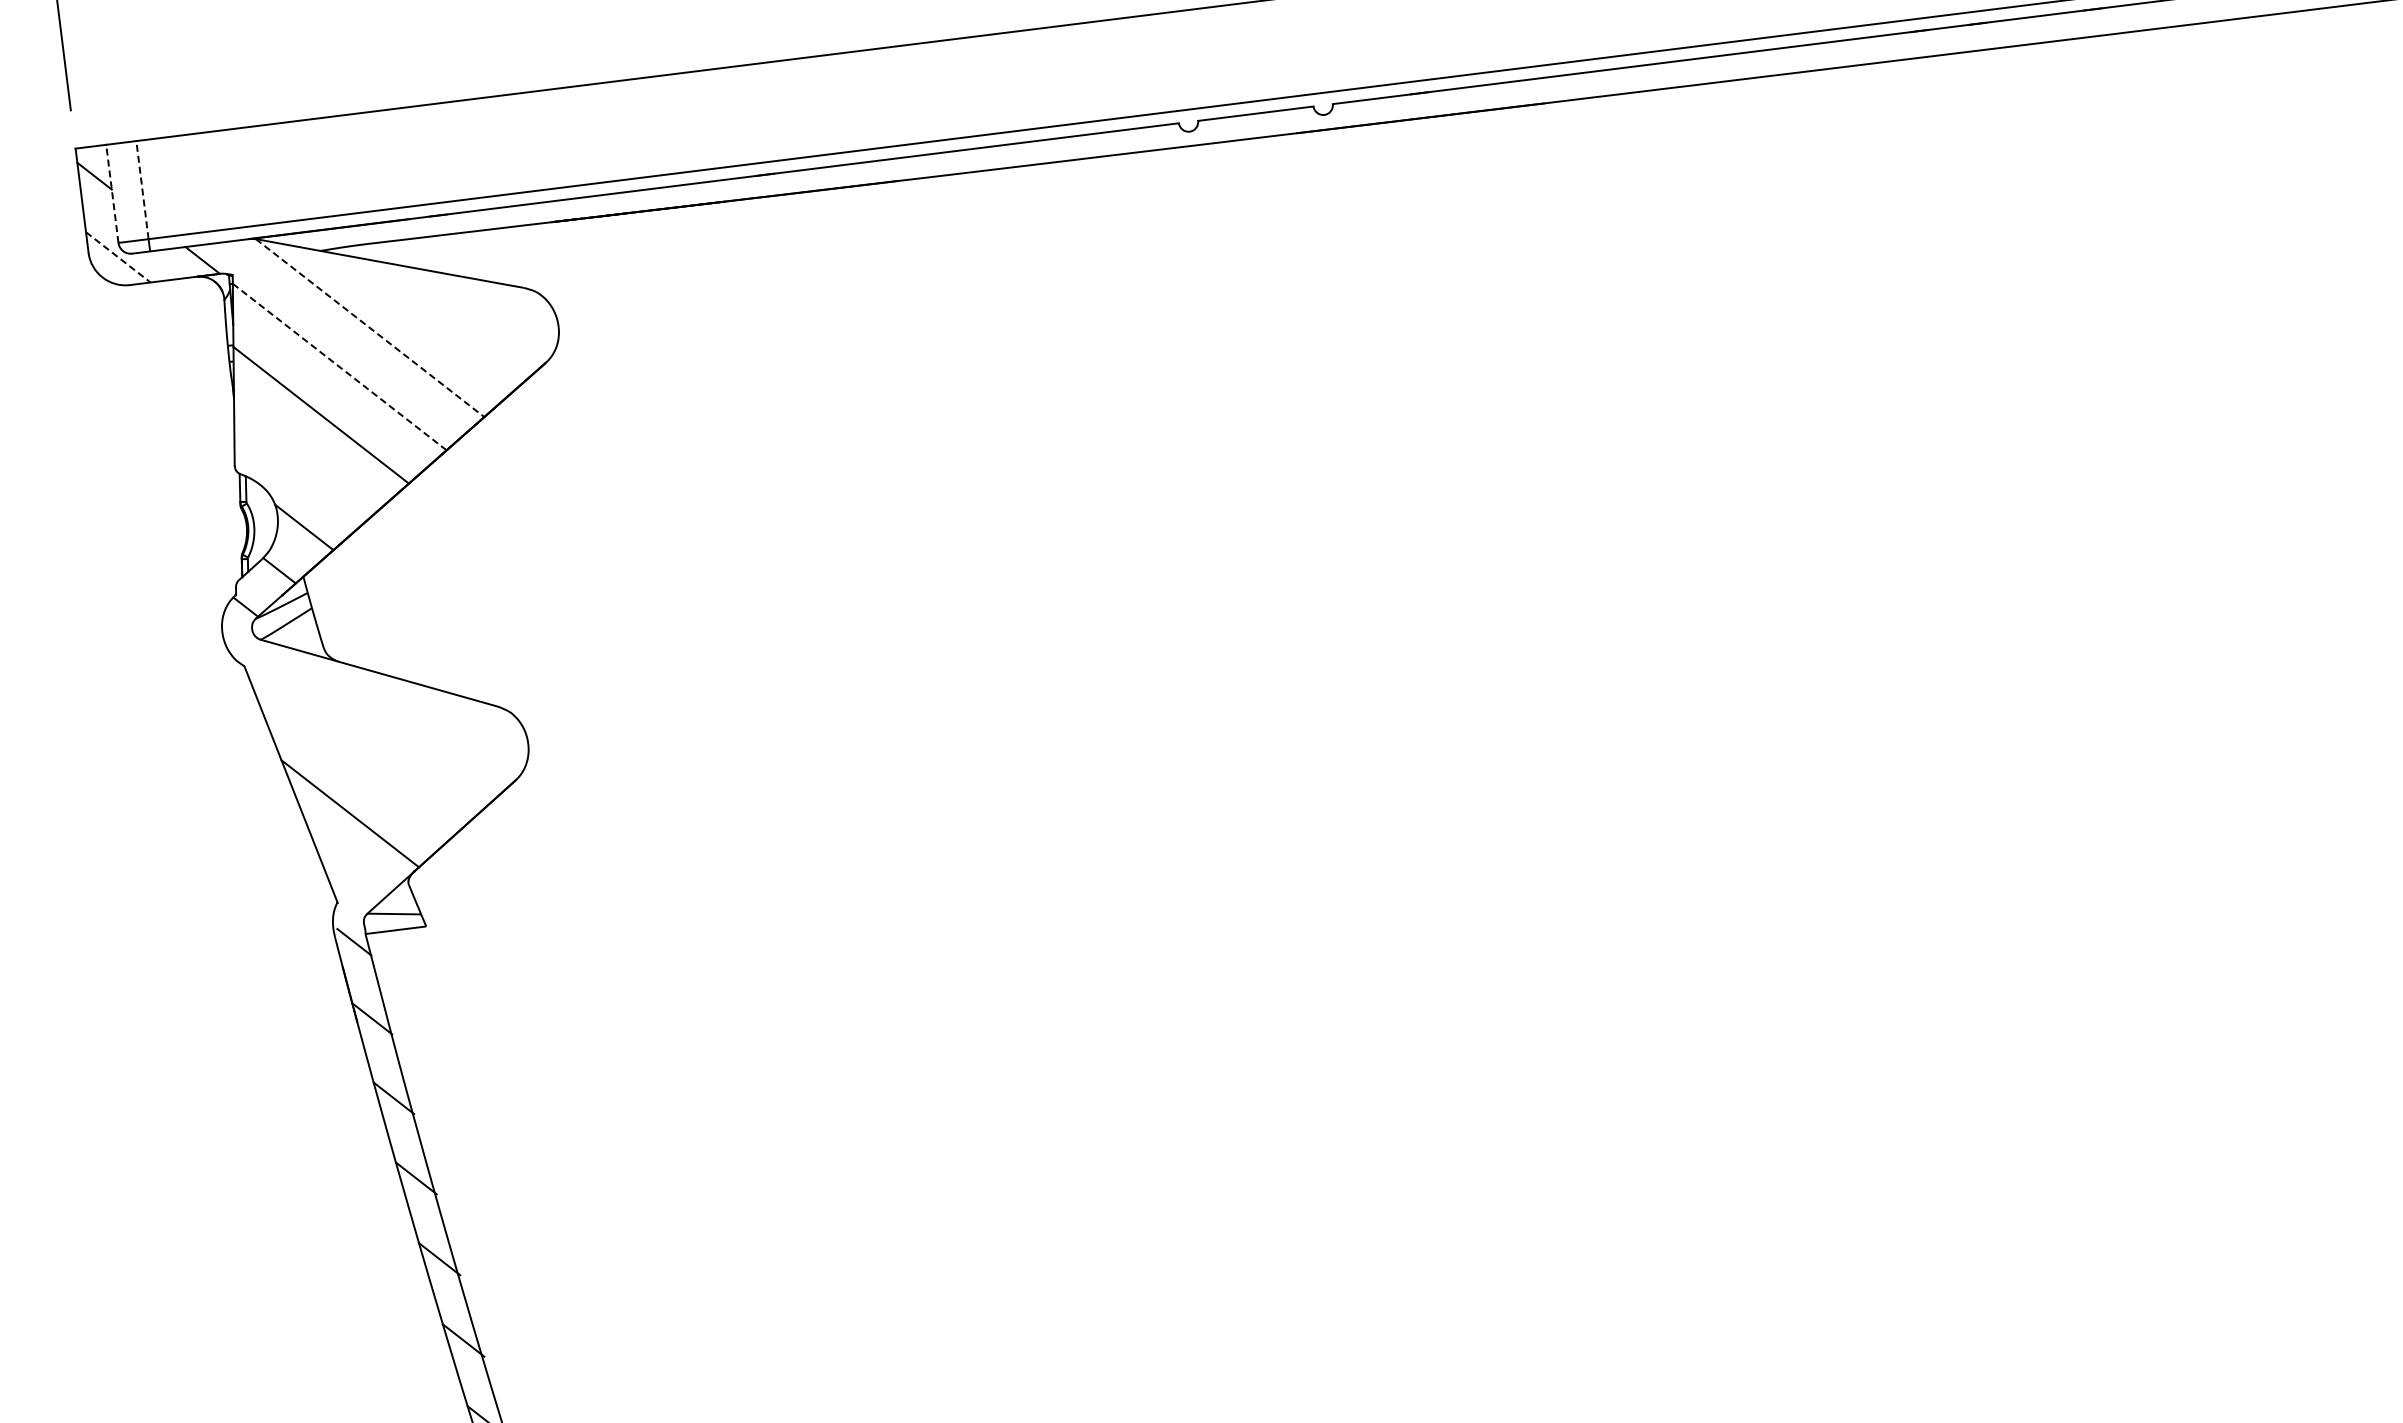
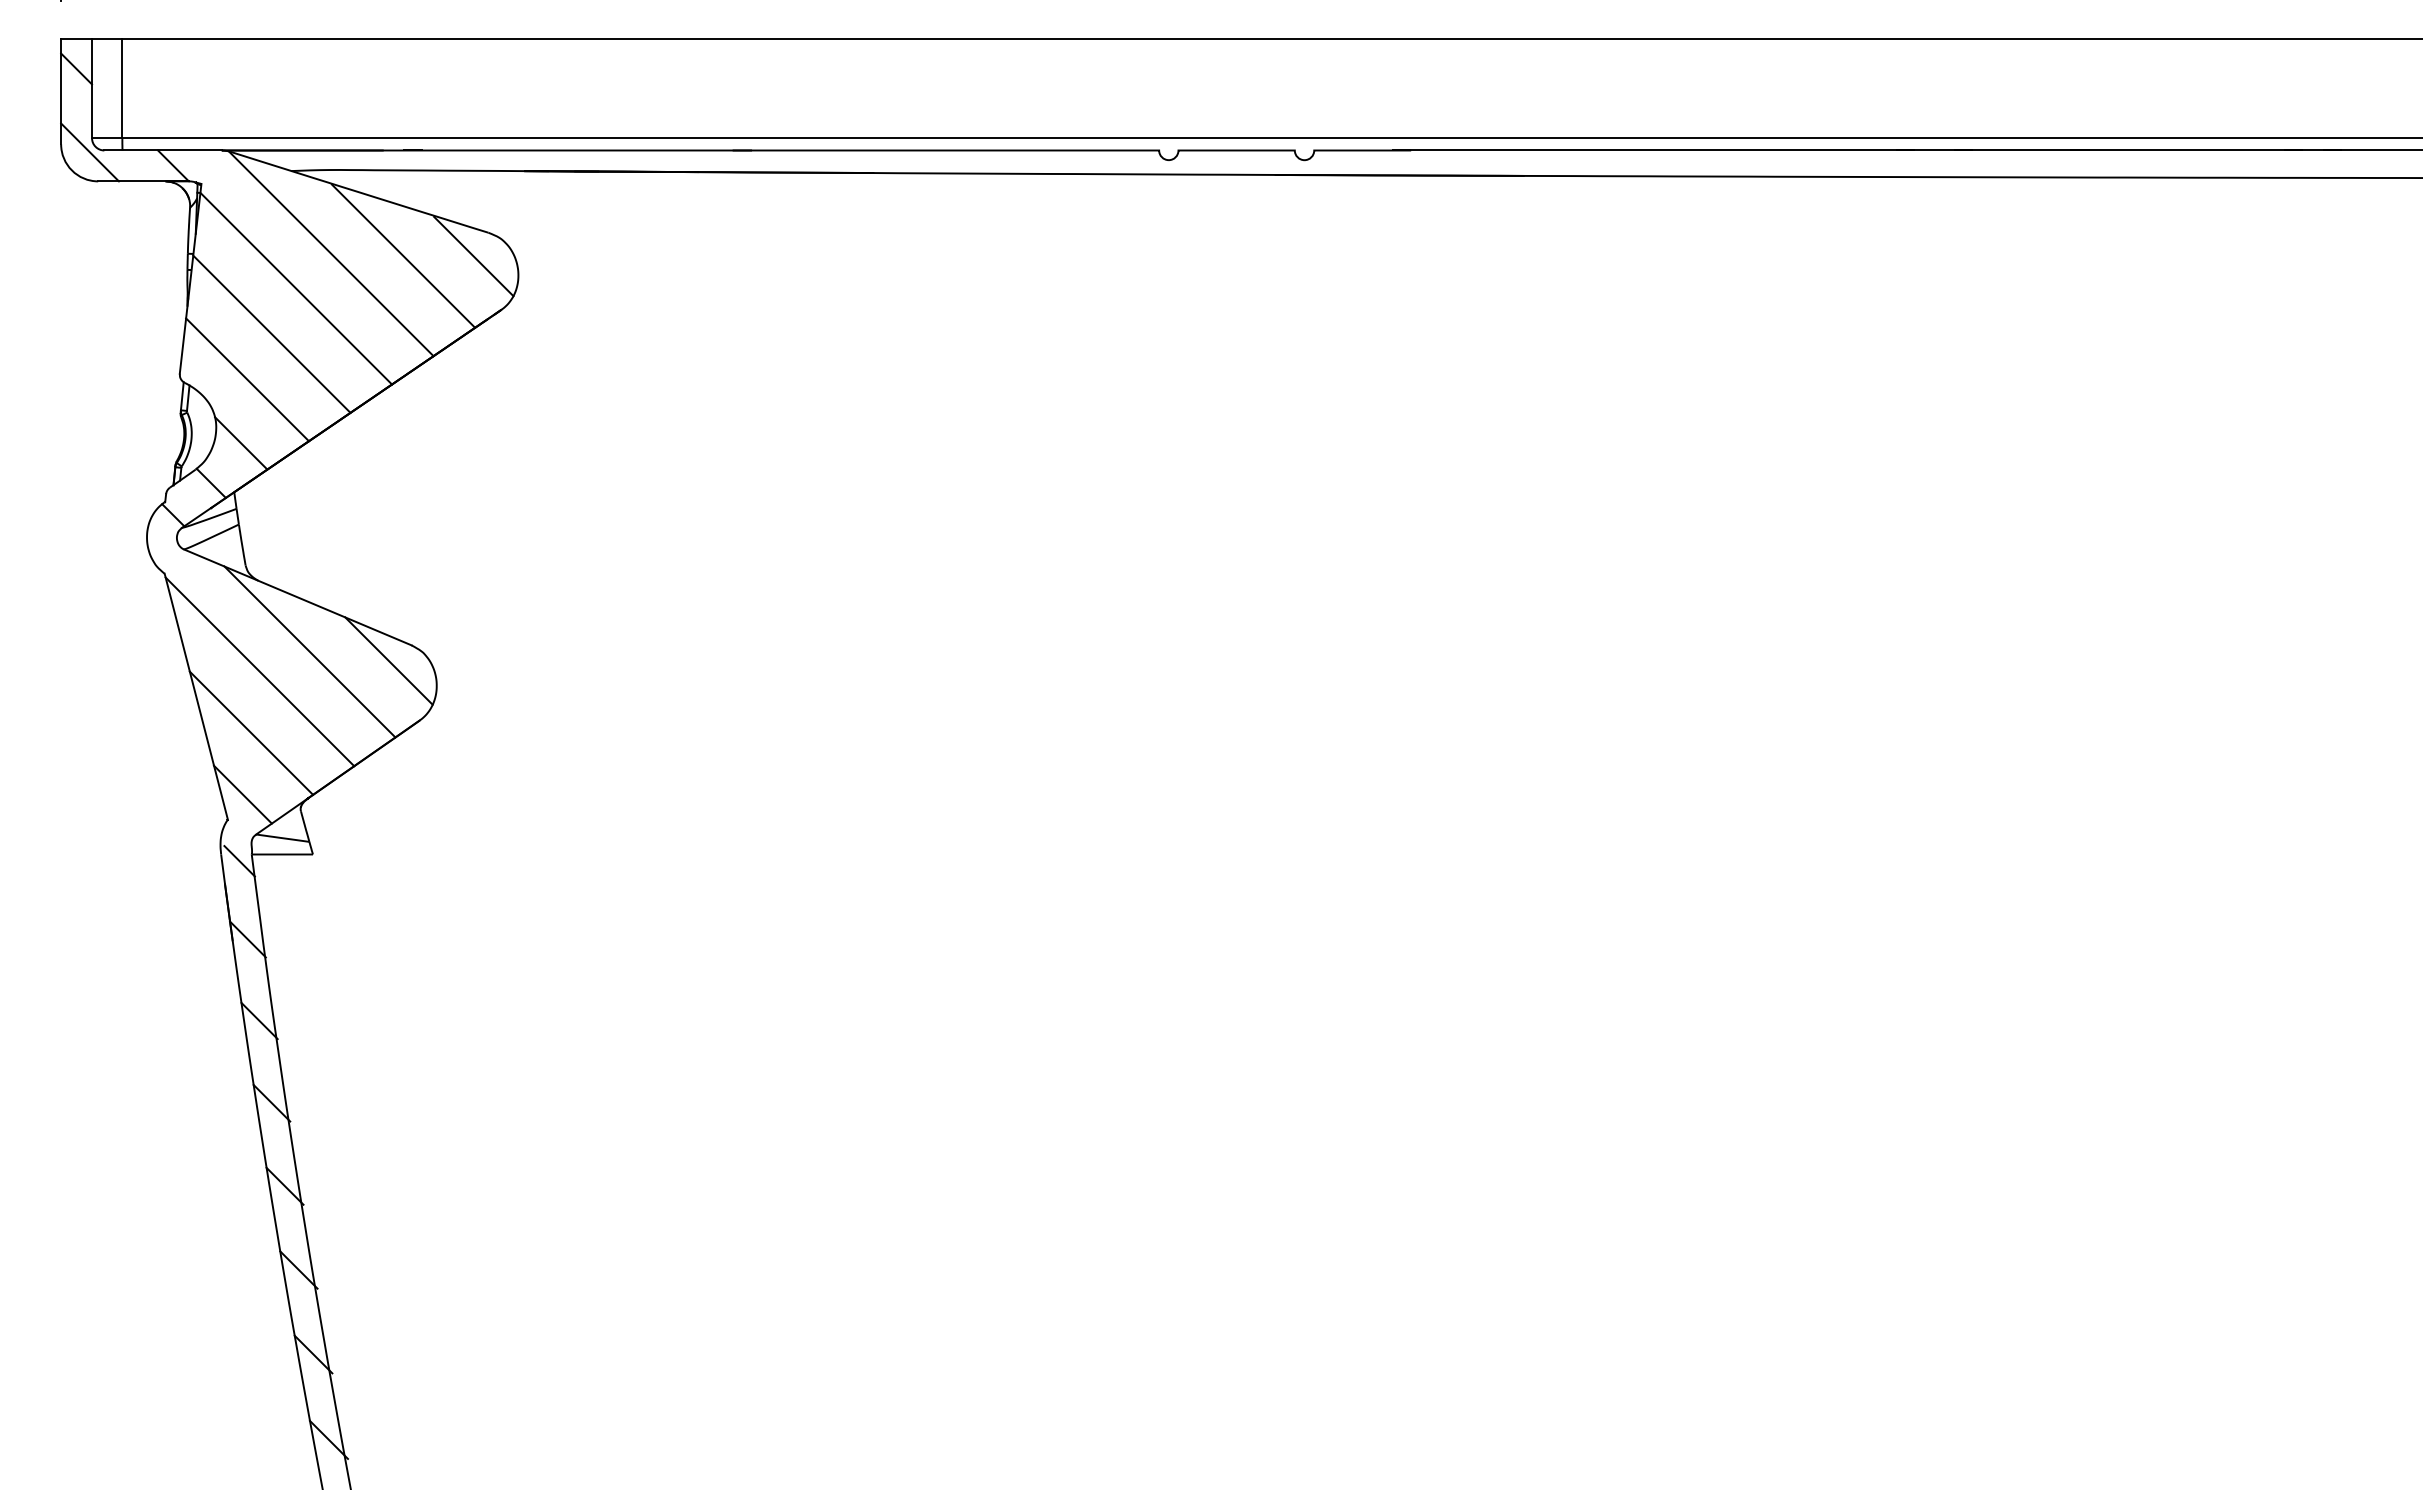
line: (142, 189) -> (122, 88), dashed -> solid
line: (112, 193) -> (92, 88), dashed -> solid
line: (118, 257) -> (90, 152), dashed -> solid
line: (511, 313) -> (473, 256), added
line: (442, 320) -> (403, 255), added
line: (370, 327) -> (331, 253), dashed -> solid
line: (339, 366) -> (296, 288), dashed -> solid
line: (302, 463) -> (247, 379), added
line: (477, 724) -> (388, 660), added
line: (397, 725) -> (309, 651), added
line: (350, 751) -> (259, 671), added
line: (348, 875) -> (242, 794), added

